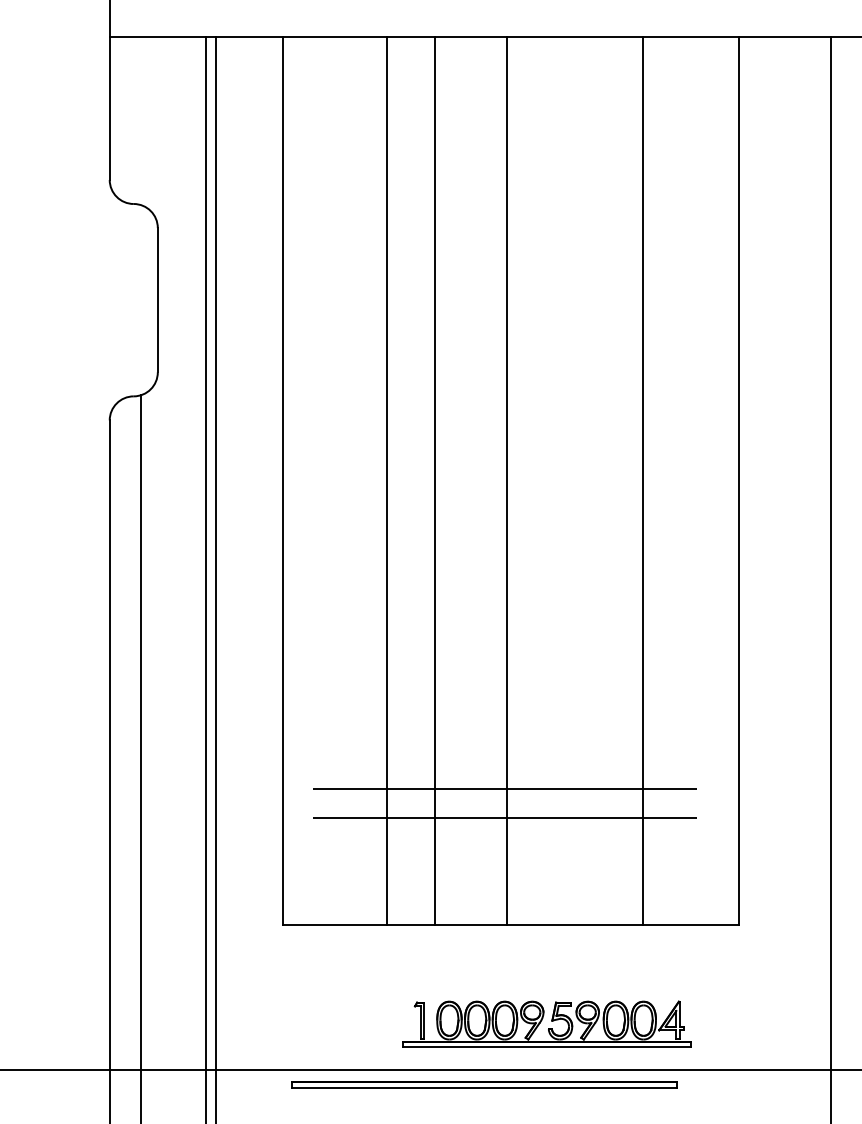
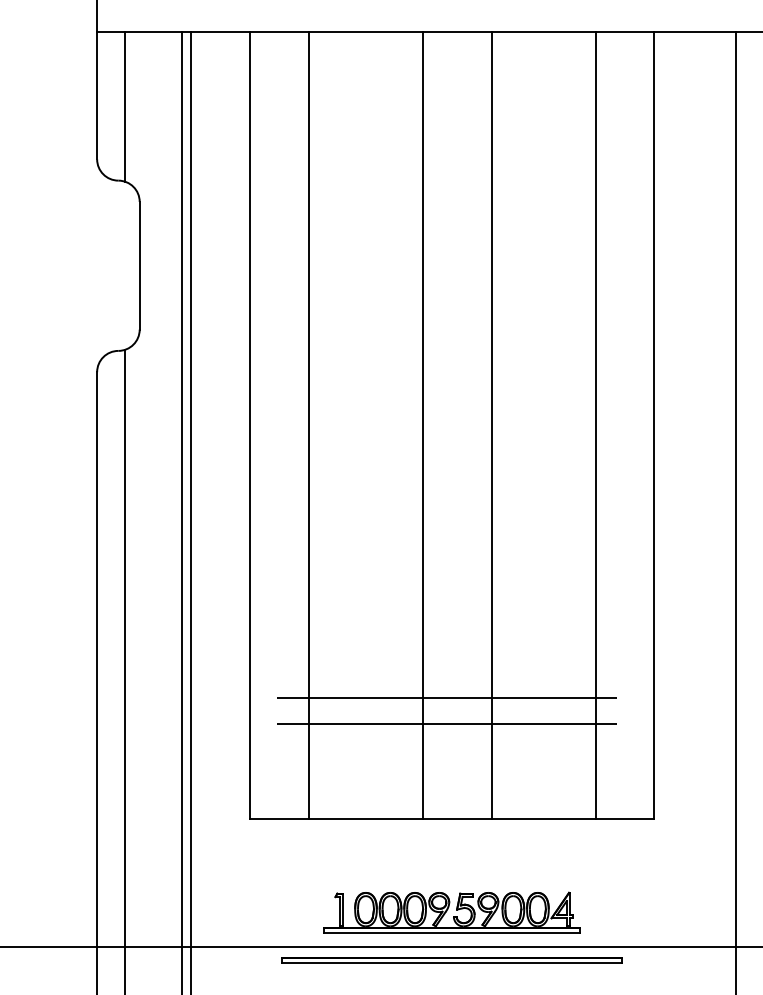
line: (140, 120) -> (124, 106), added
line: (386, 480) -> (309, 425), moved
line: (434, 480) -> (422, 425), moved
line: (506, 480) -> (491, 425), moved
line: (642, 480) -> (596, 425), moved
part: (546, 1023) -> (451, 912), moved
part: (484, 1084) -> (451, 959), moved

